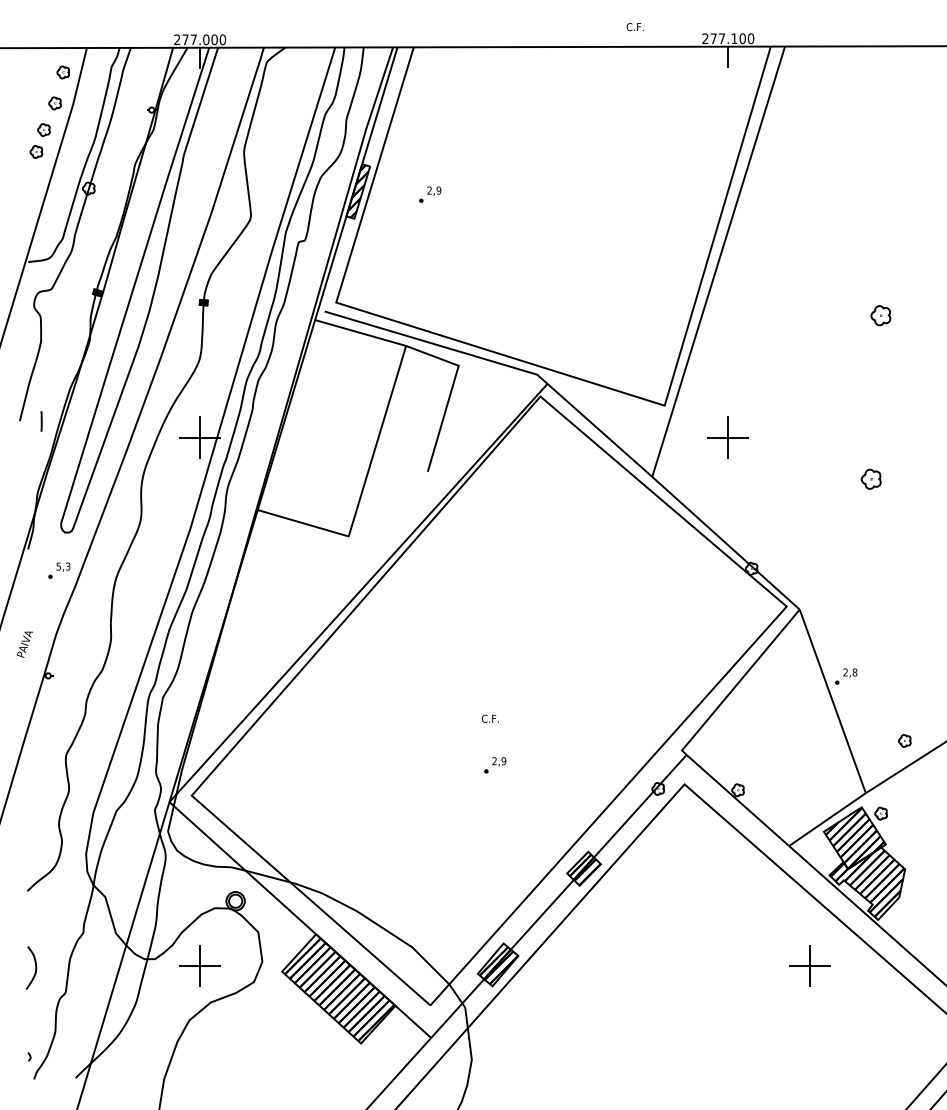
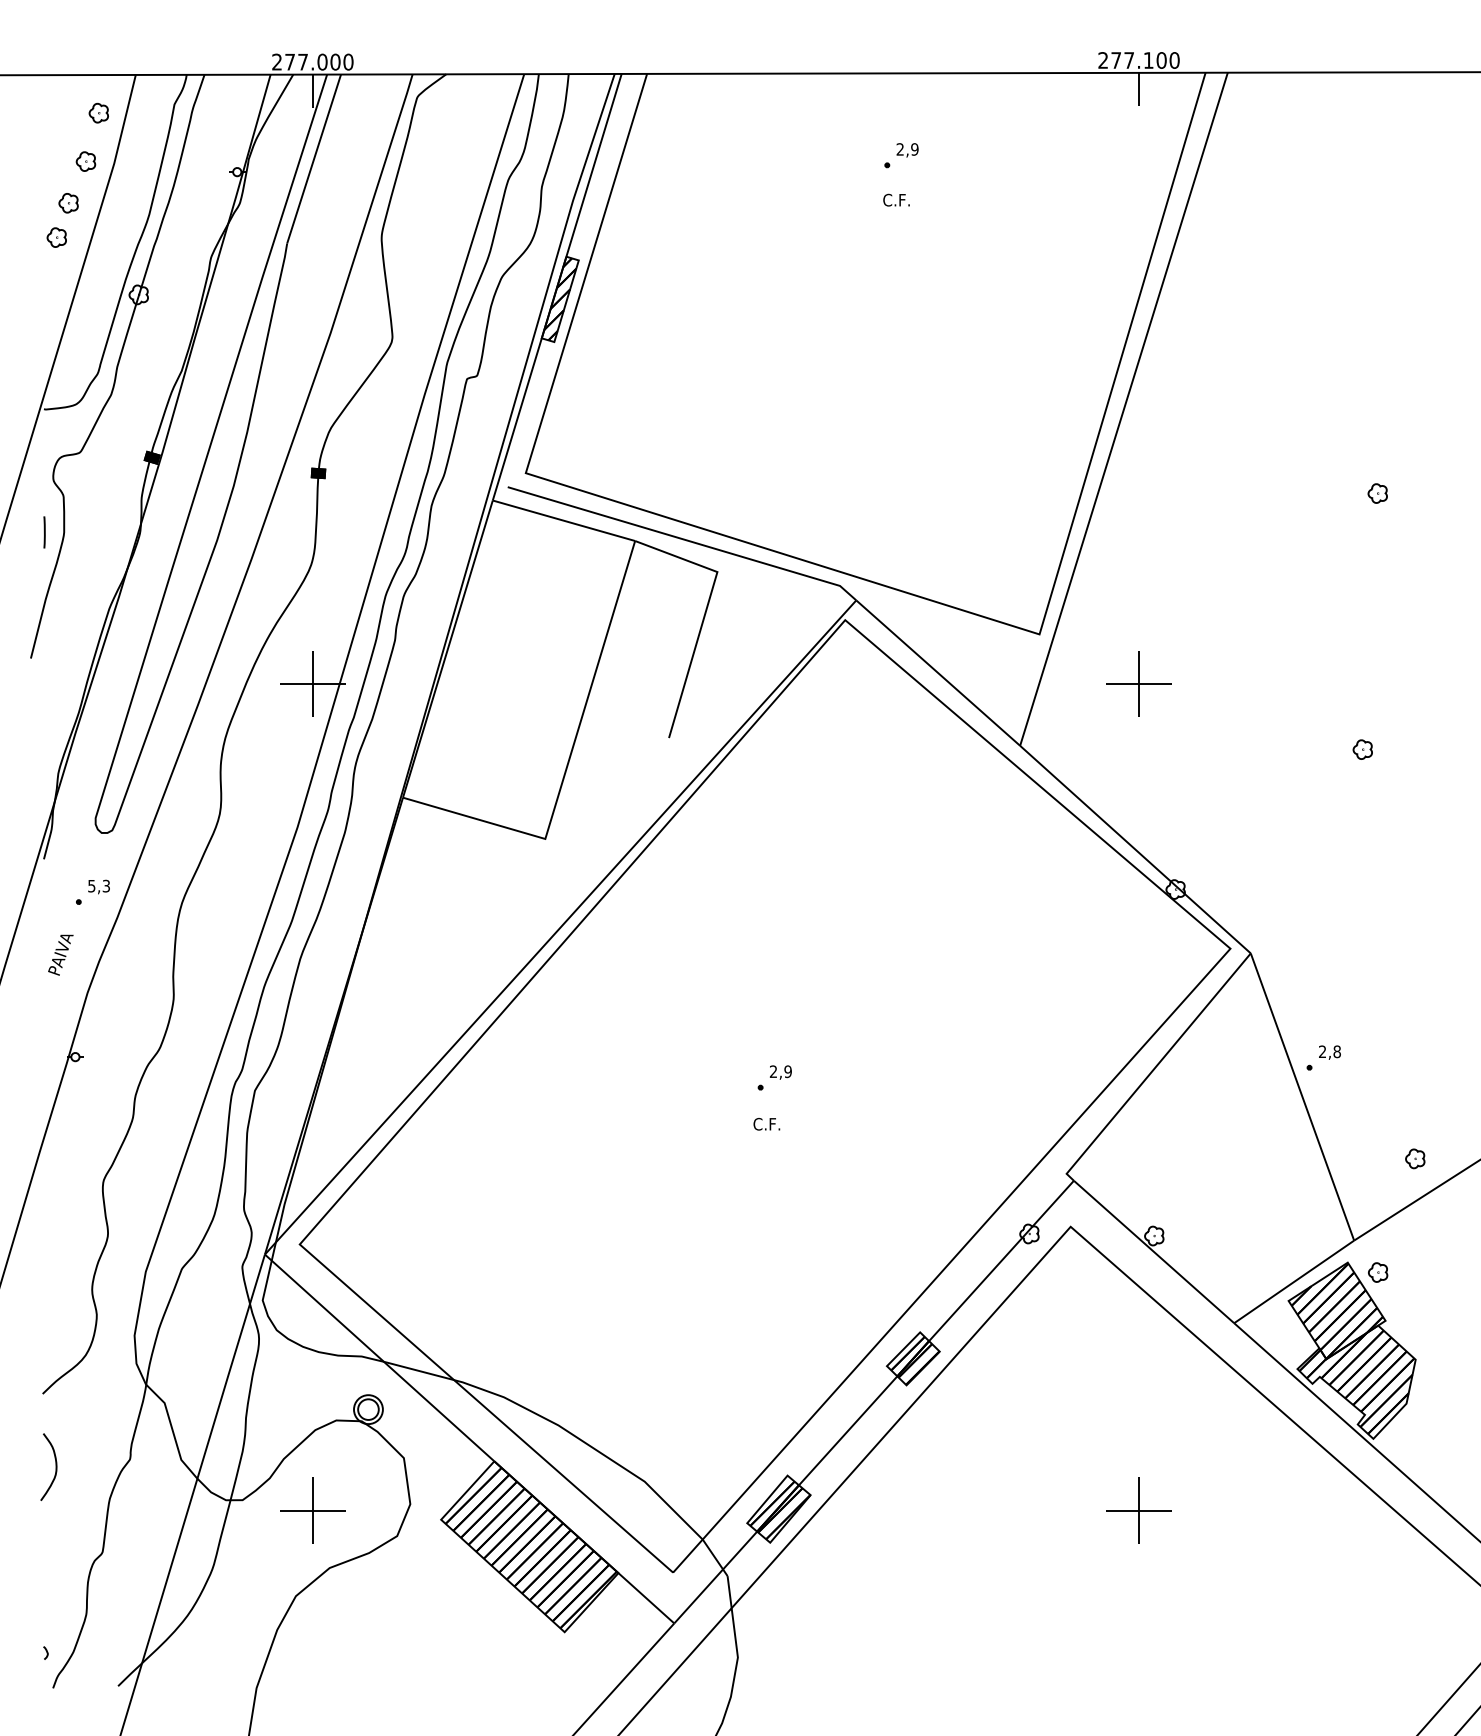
text: (634, 27) -> (895, 200), moved
part: (430, 194) -> (901, 155), moved
part: (880, 315) -> (1377, 493), size x0.62
line: (41, 421) -> (44, 532), moved
part: (871, 479) -> (1363, 749), size x0.62
text: (24, 644) -> (60, 954), moved
part: (495, 765) -> (774, 1078), moved
part: (809, 965) -> (1137, 1510), moved
curve: (35, 967) -> (55, 1466), moved

